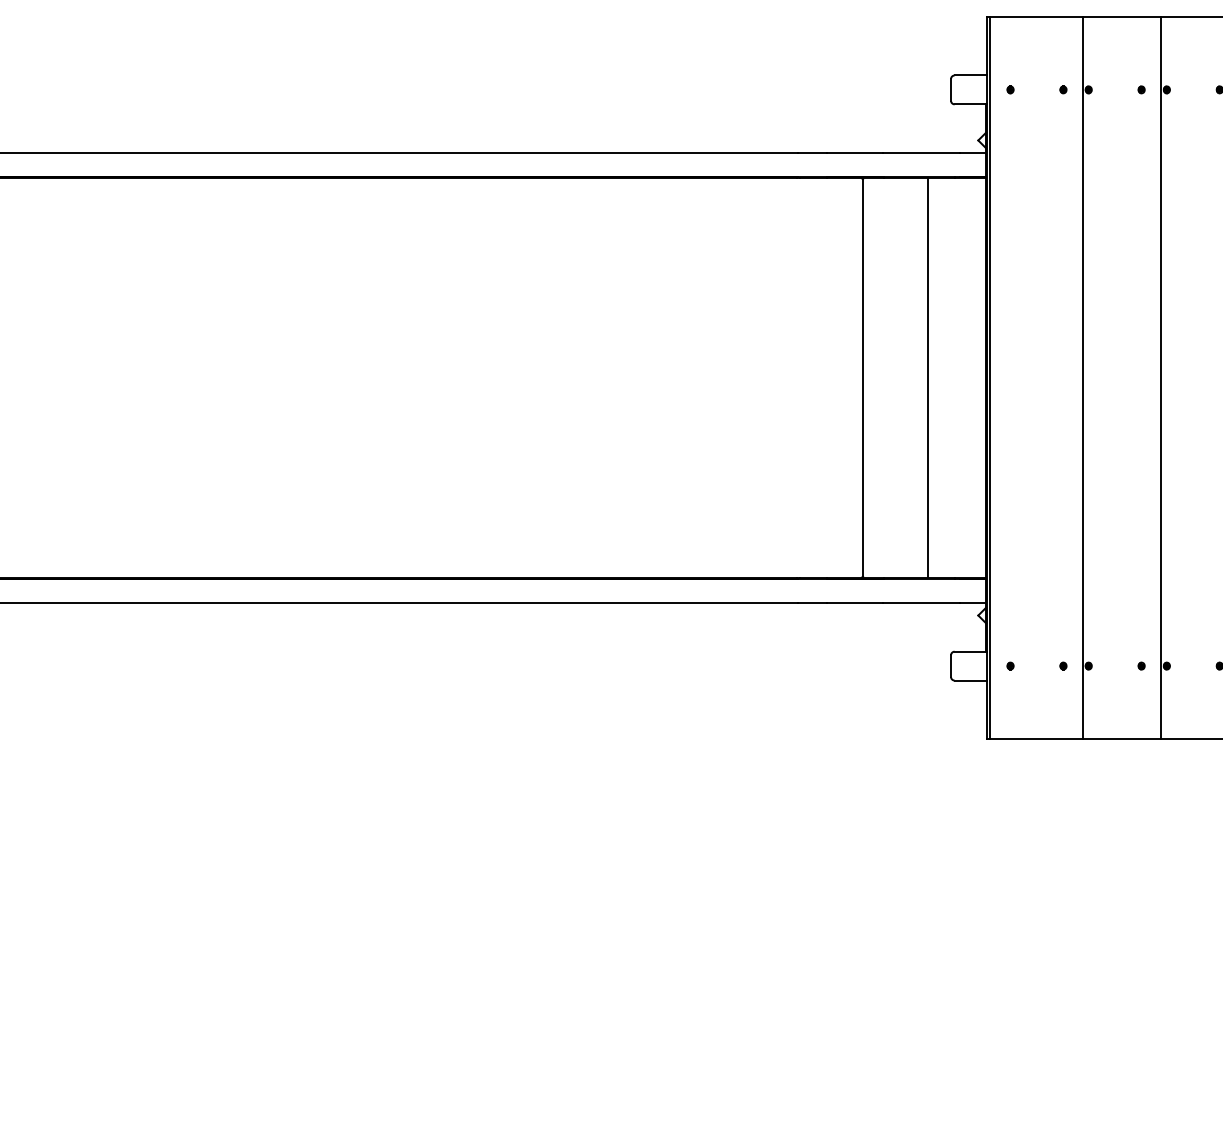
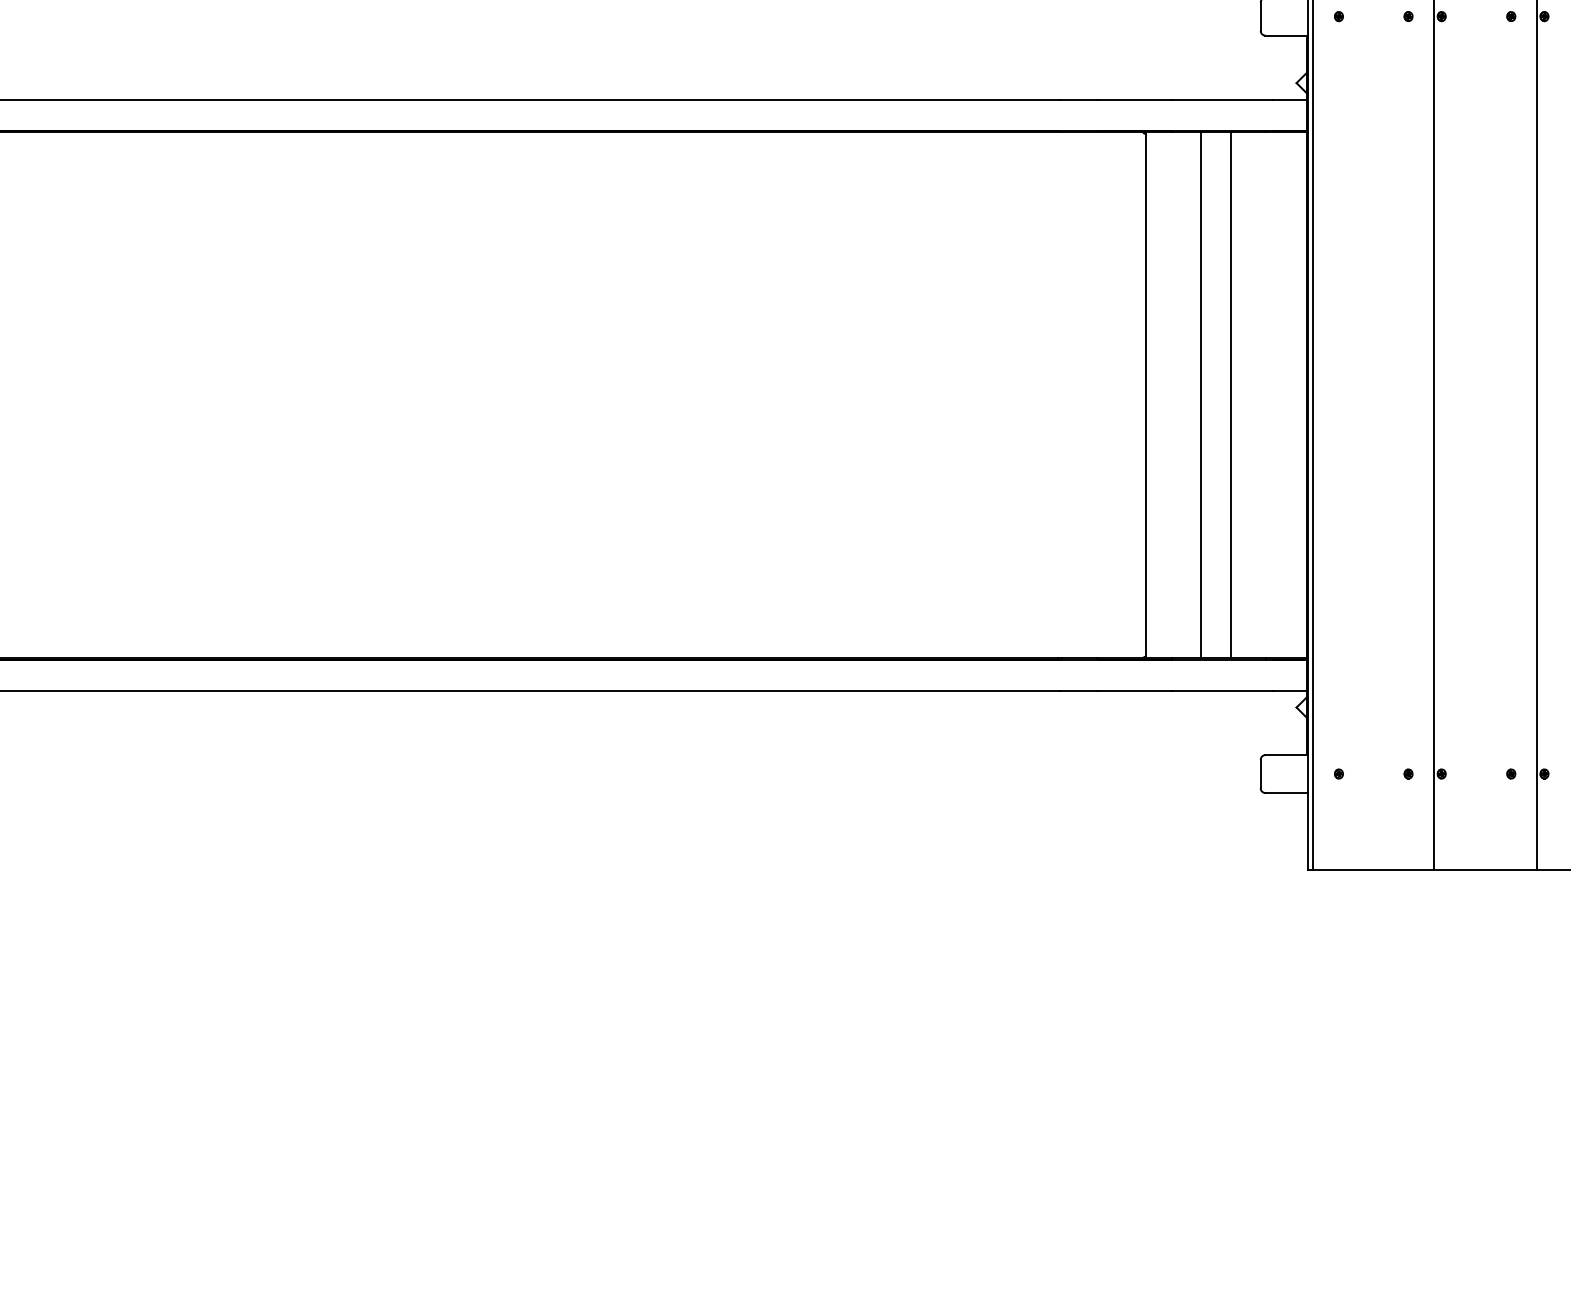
line: (905, 378) -> (1200, 395), added

